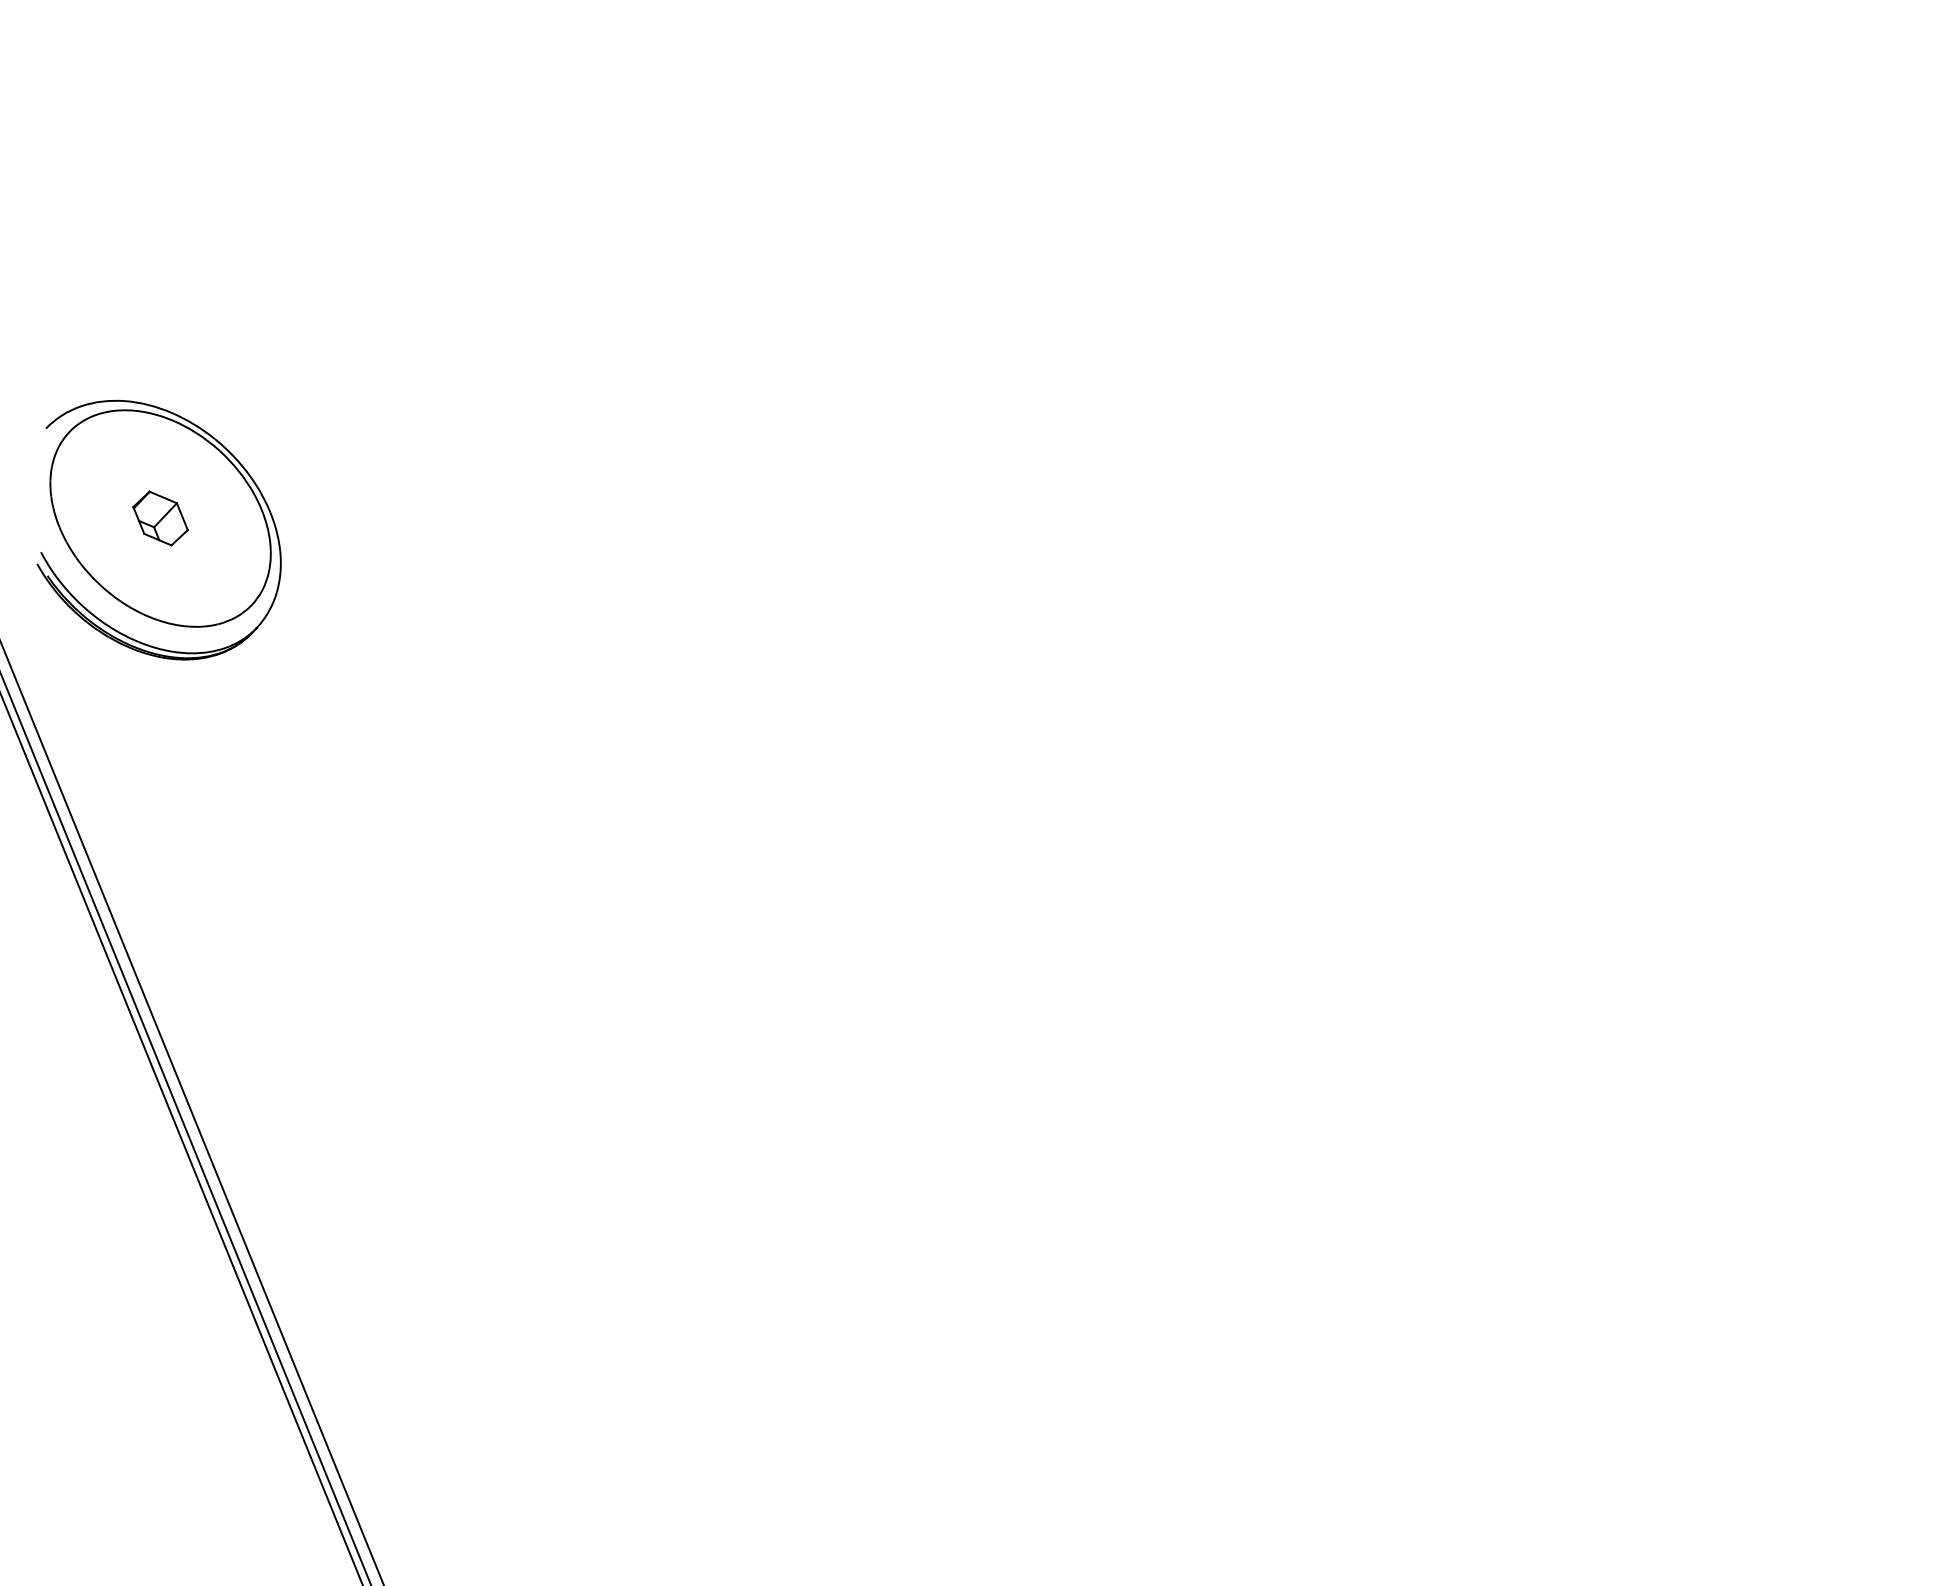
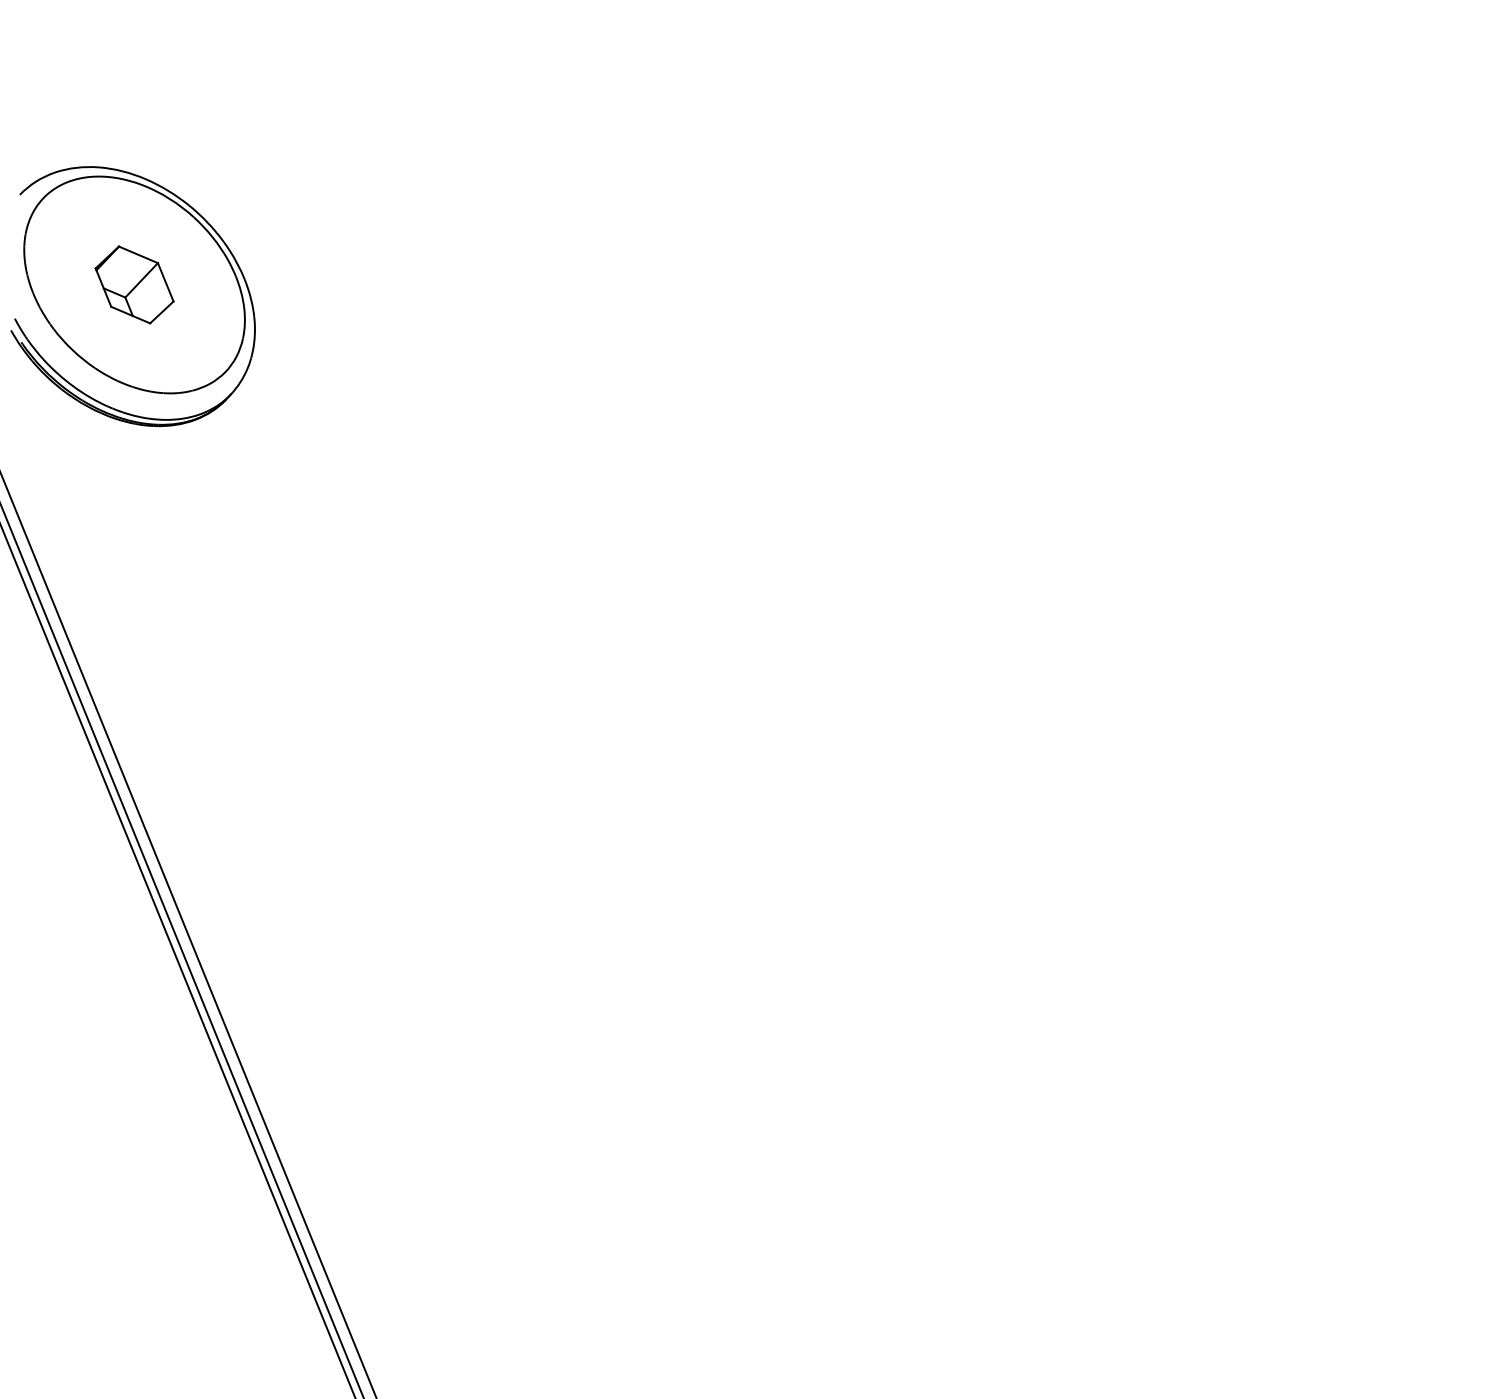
part: (160, 518) -> (134, 284), size x1.43

